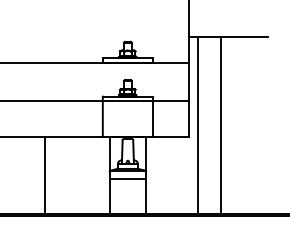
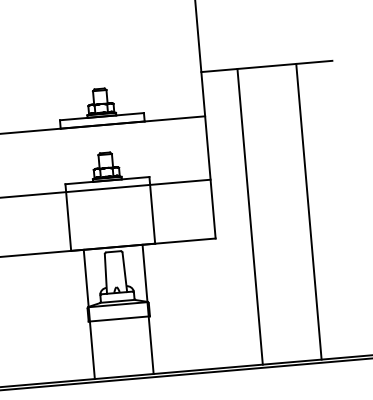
line: (197, 125) -> (249, 217), moved
line: (220, 125) -> (308, 212), moved

